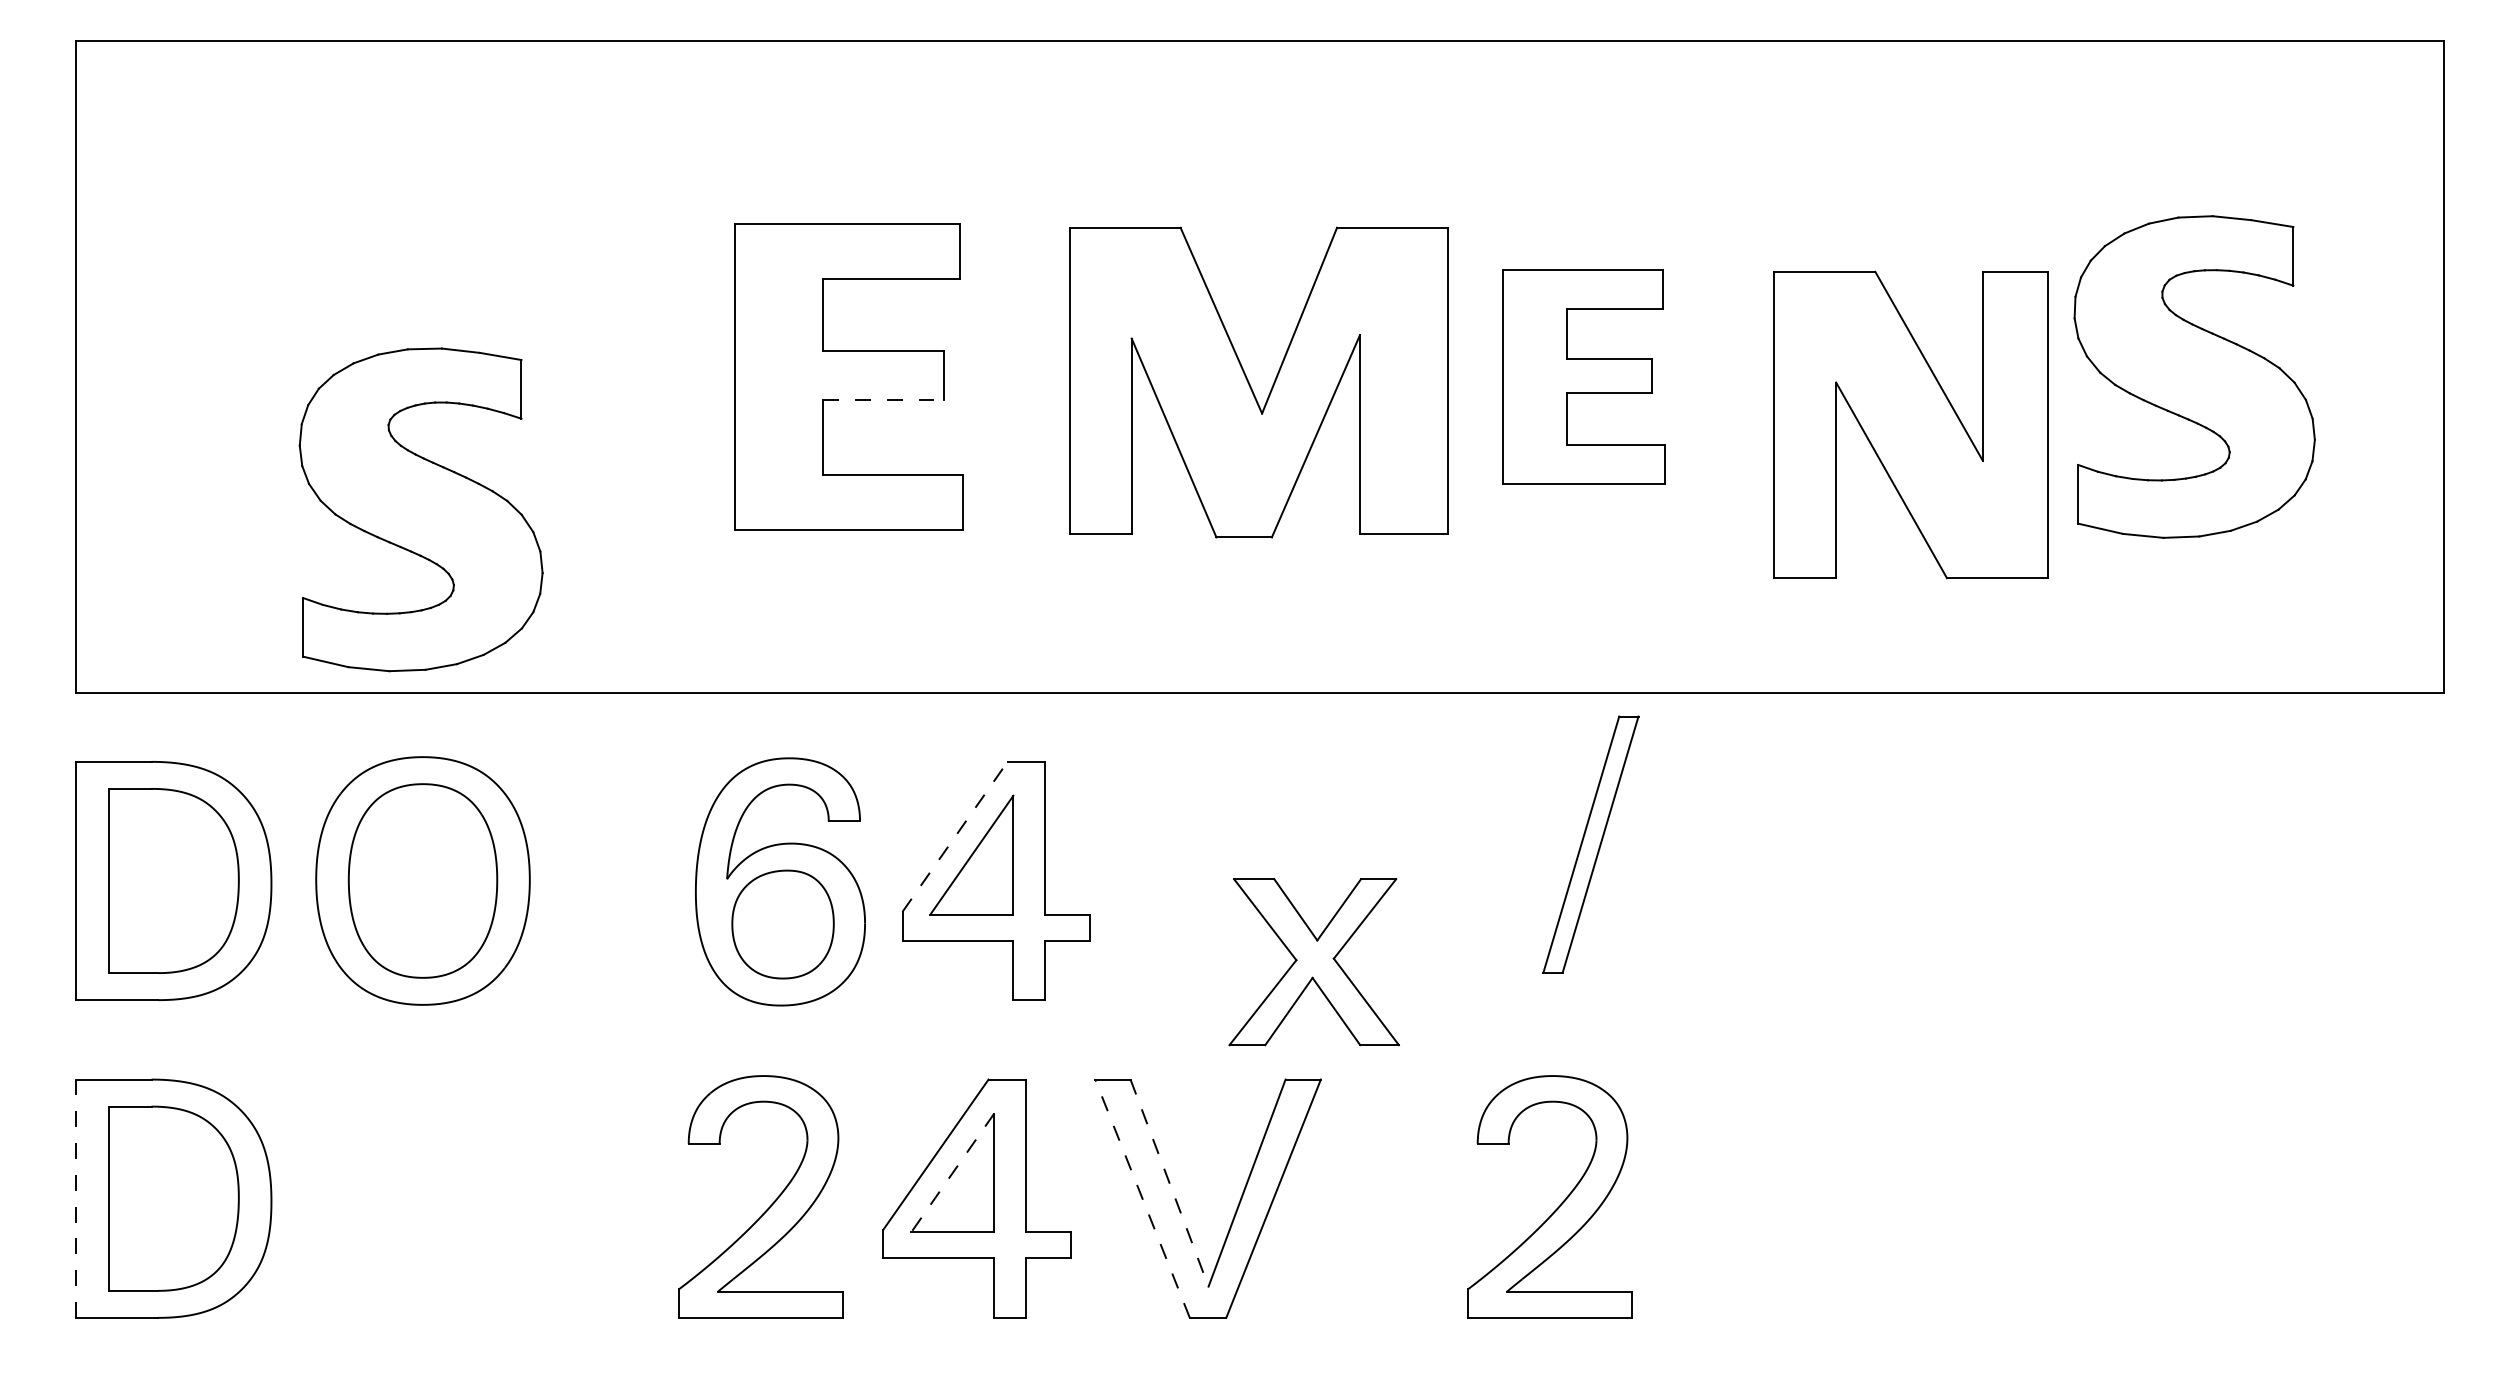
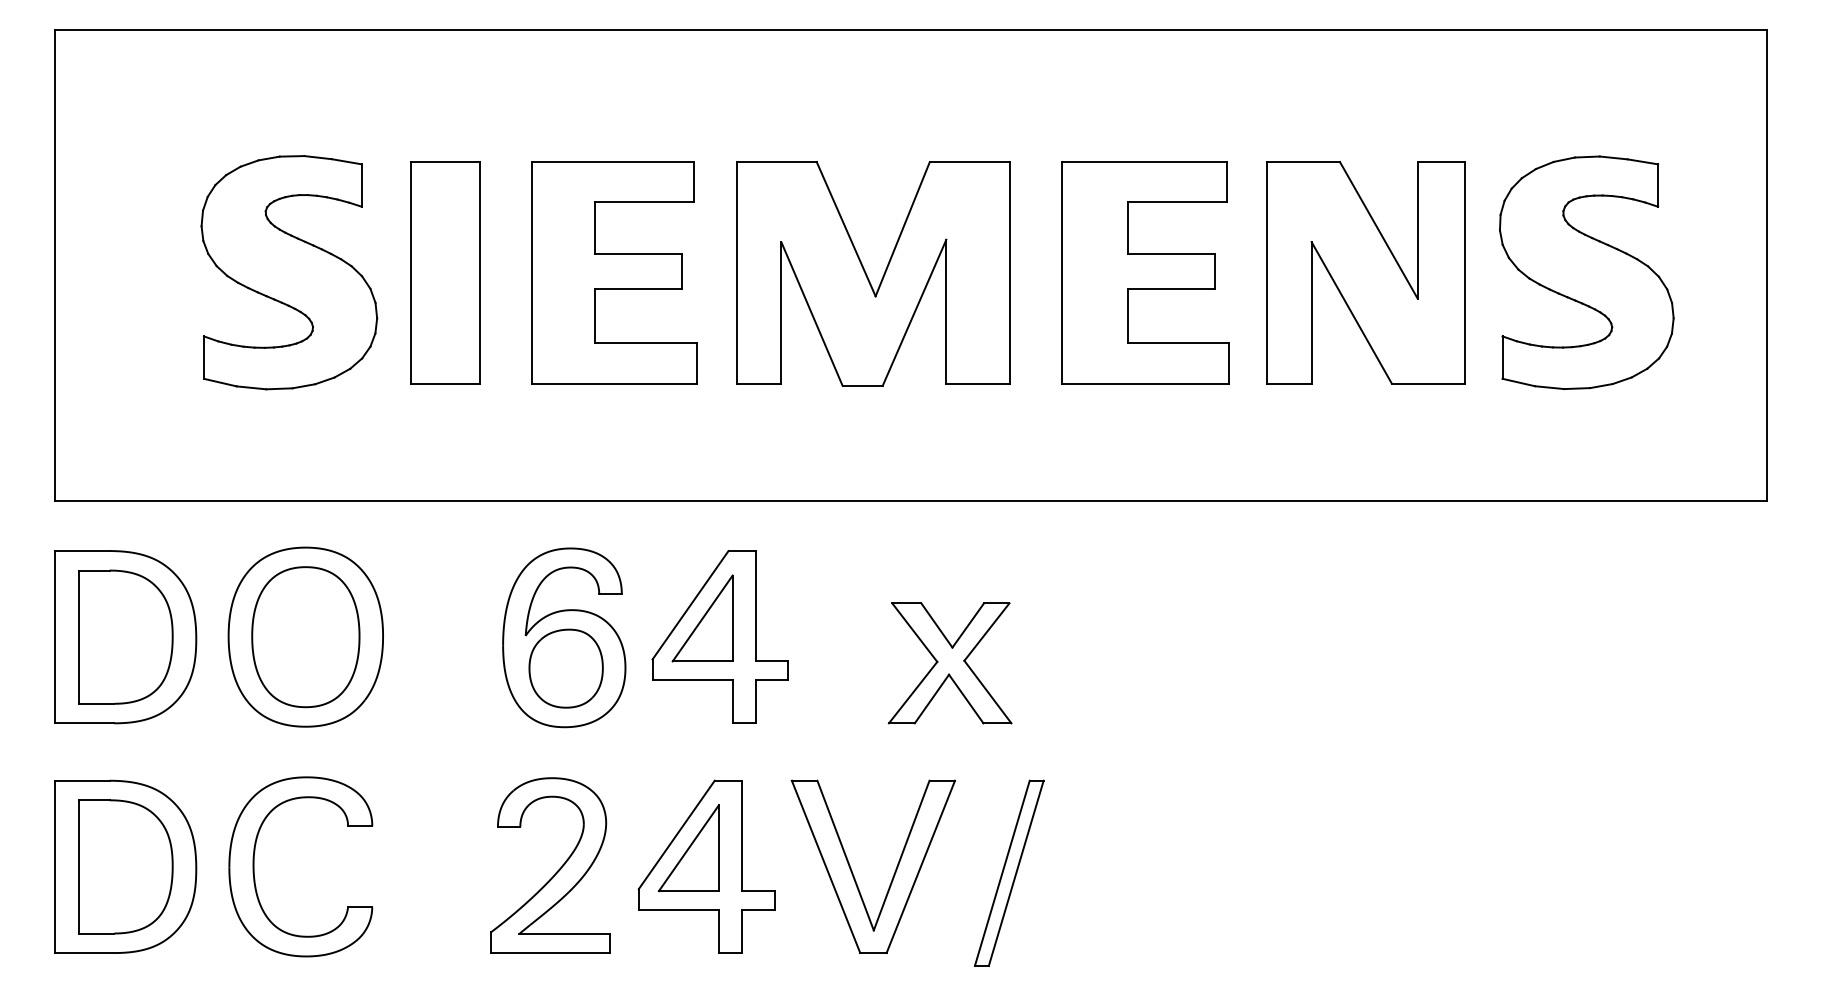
part: (615, 376) -> (445, 272), added
part: (1584, 376) -> (1145, 272), size x1.43
part: (1251, 386) -> (867, 276), moved
line: (883, 399) -> (638, 289), dashed -> solid
part: (1910, 424) -> (1365, 272), moved
part: (420, 509) -> (288, 272), moved
line: (955, 836) -> (690, 605), dashed -> solid
part: (1590, 844) -> (1008, 873), moved
part: (1313, 962) -> (949, 663), moved
line: (952, 1173) -> (688, 848), dashed -> solid
line: (1169, 1183) -> (845, 855), dashed -> solid
line: (76, 1198) -> (55, 866), dashed -> solid
part: (351, 1198) -> (254, 866), added
line: (1142, 1198) -> (826, 866), dashed -> solid
part: (1560, 1203) -> (1128, 870), removed

